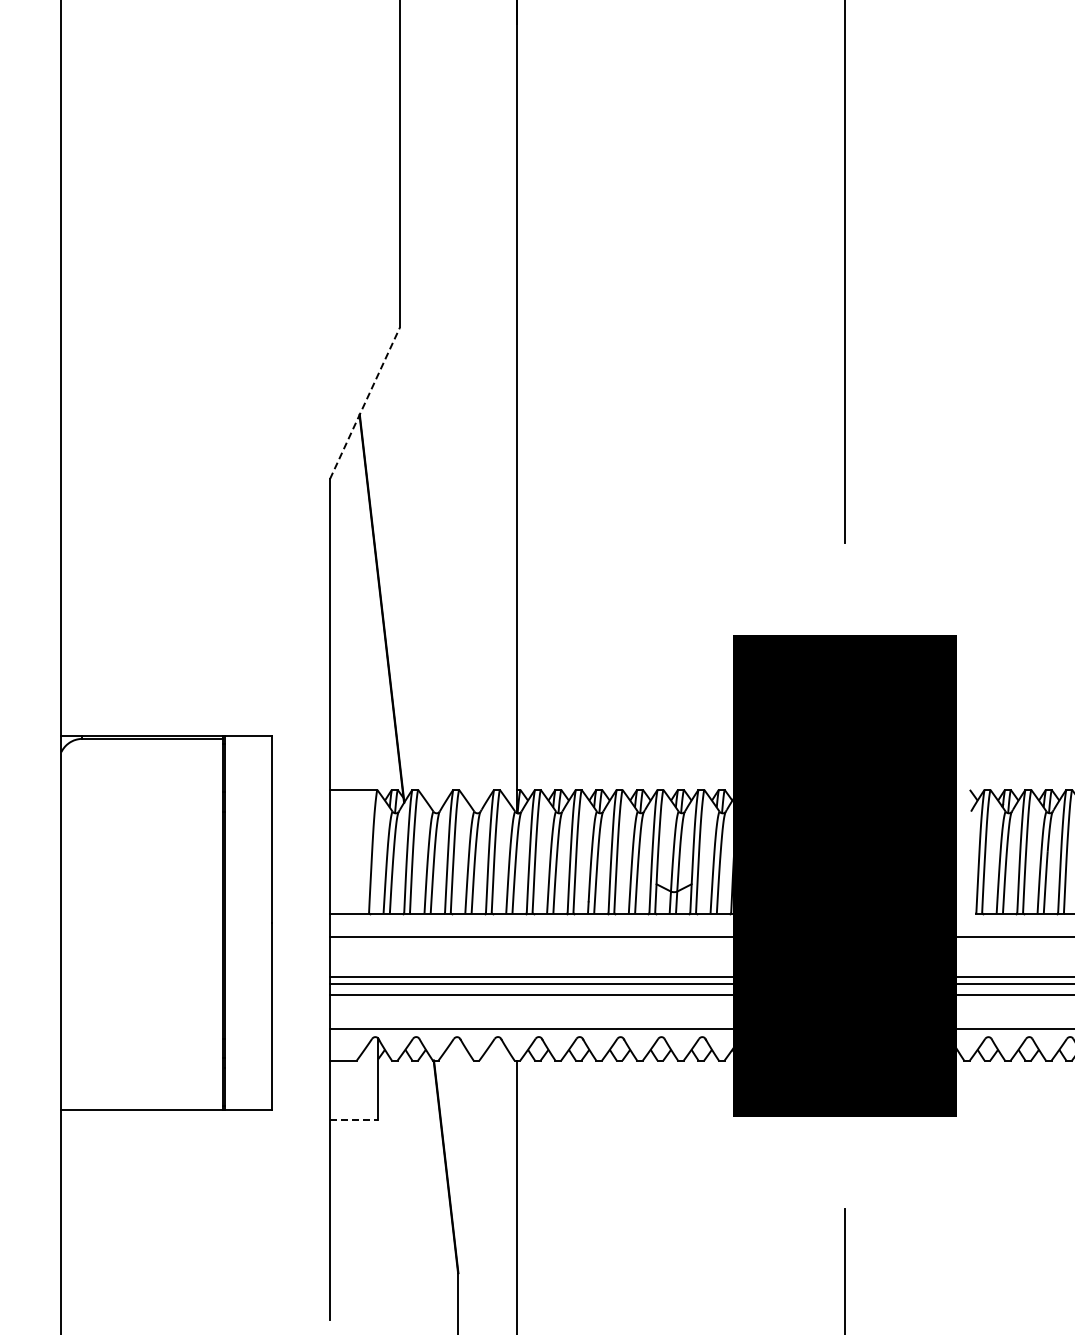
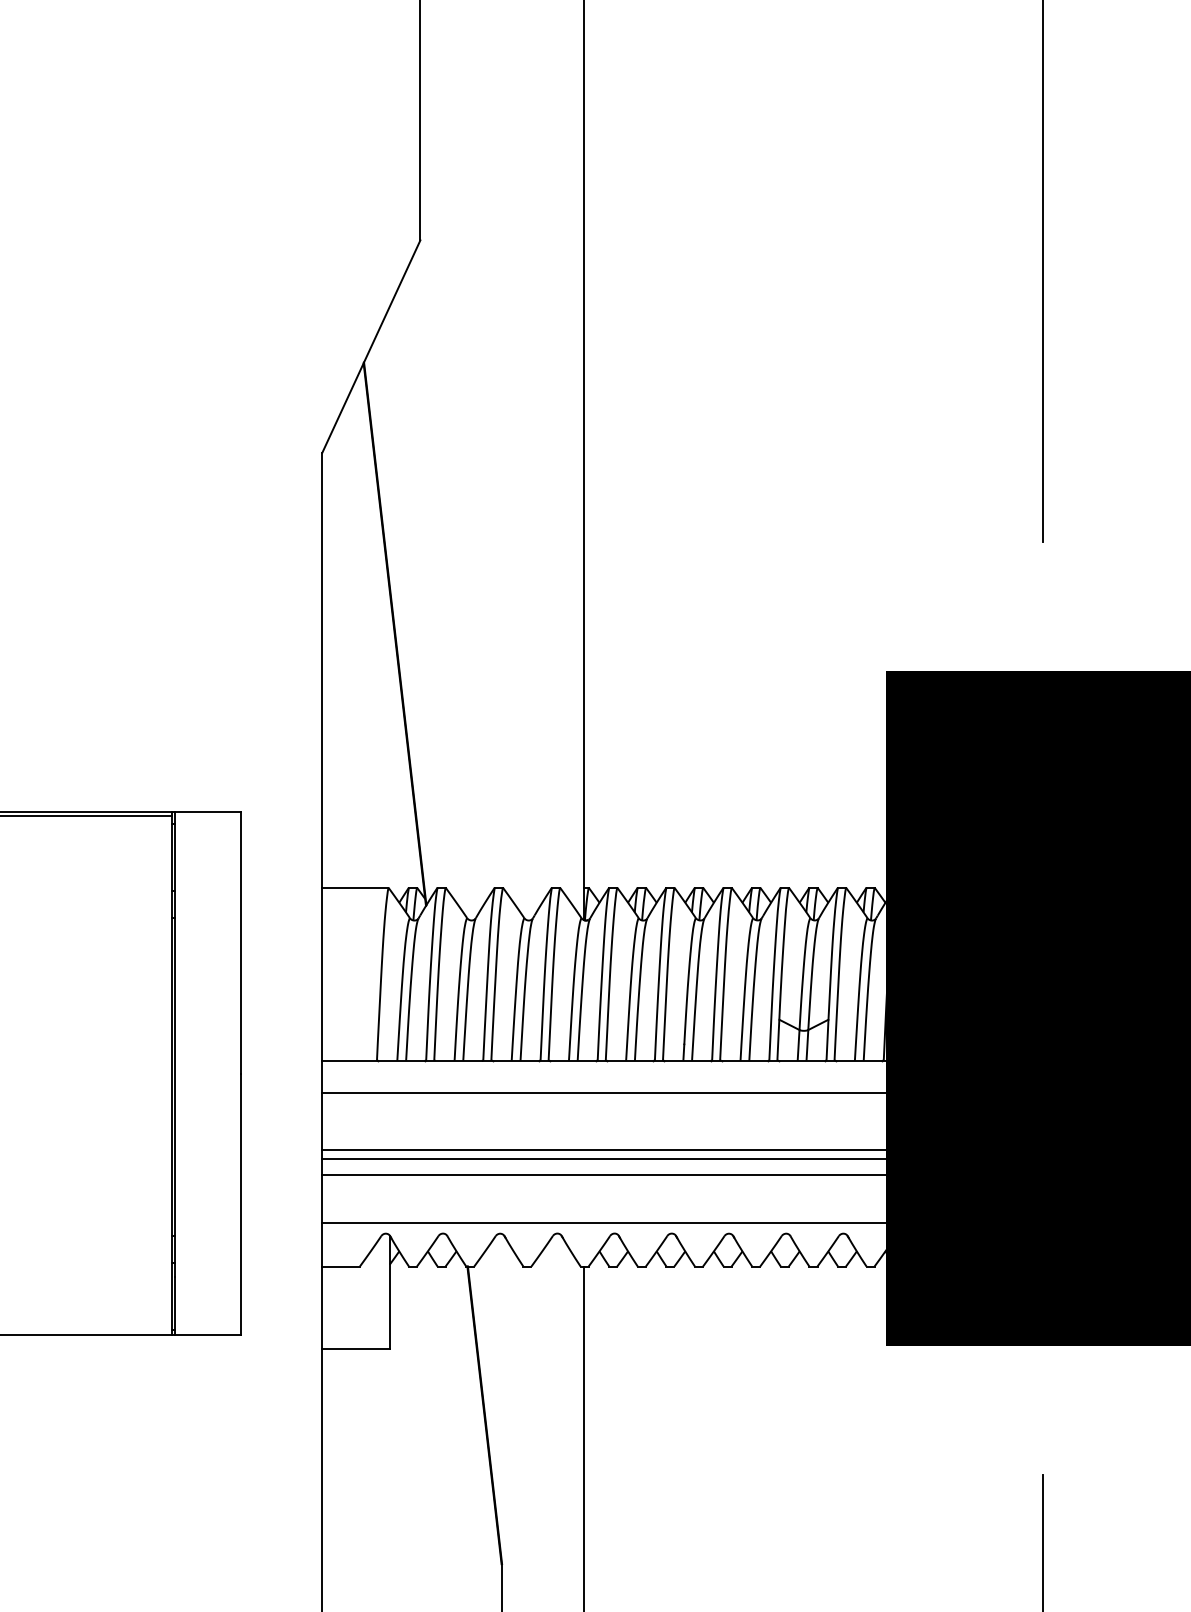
line: (365, 403) -> (372, 346), dashed -> solid
line: (354, 1119) -> (356, 1348), dashed -> solid

